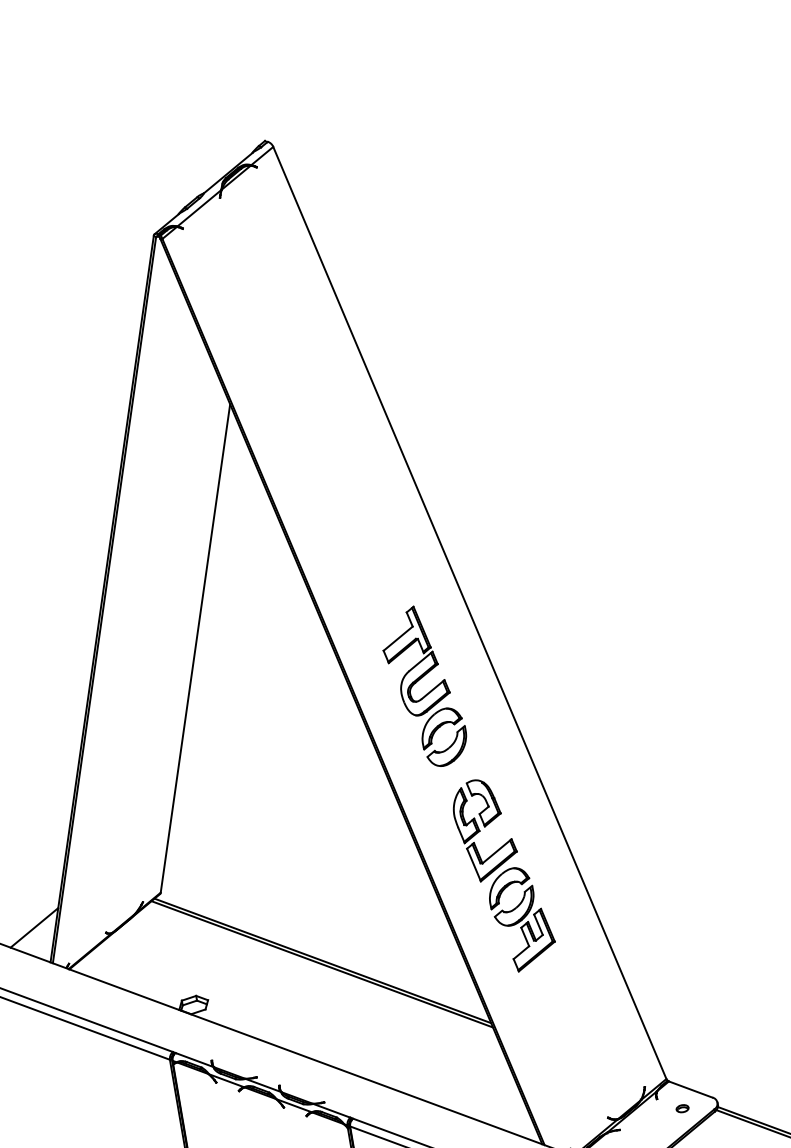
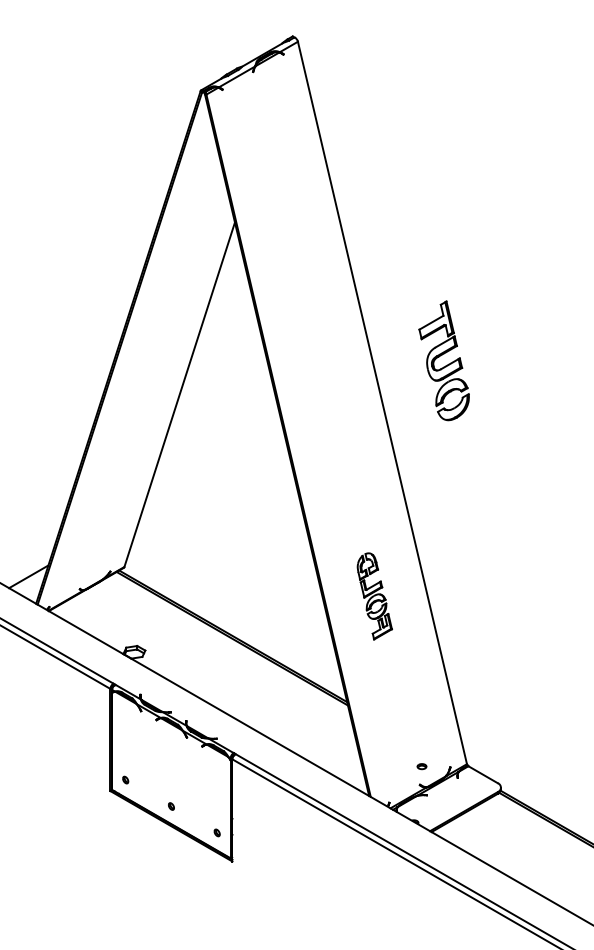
part: (423, 686) -> (443, 360), moved
part: (503, 874) -> (374, 596), size x0.6
part: (681, 1108) -> (421, 766), moved

